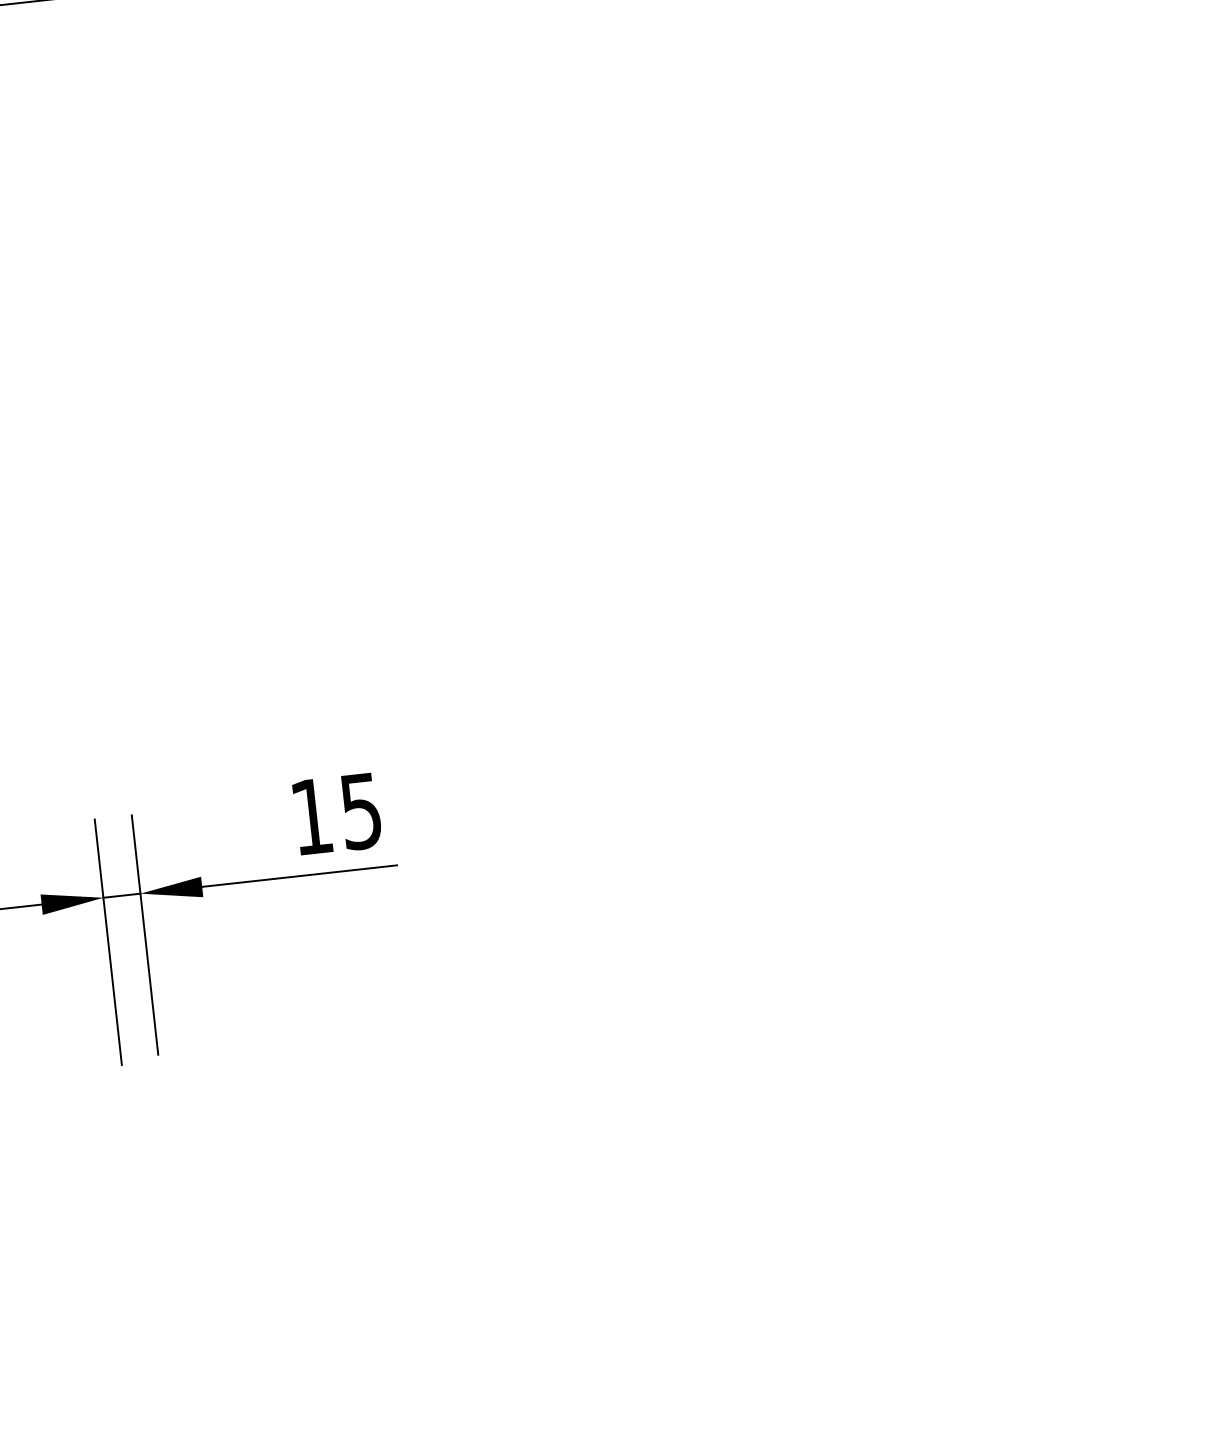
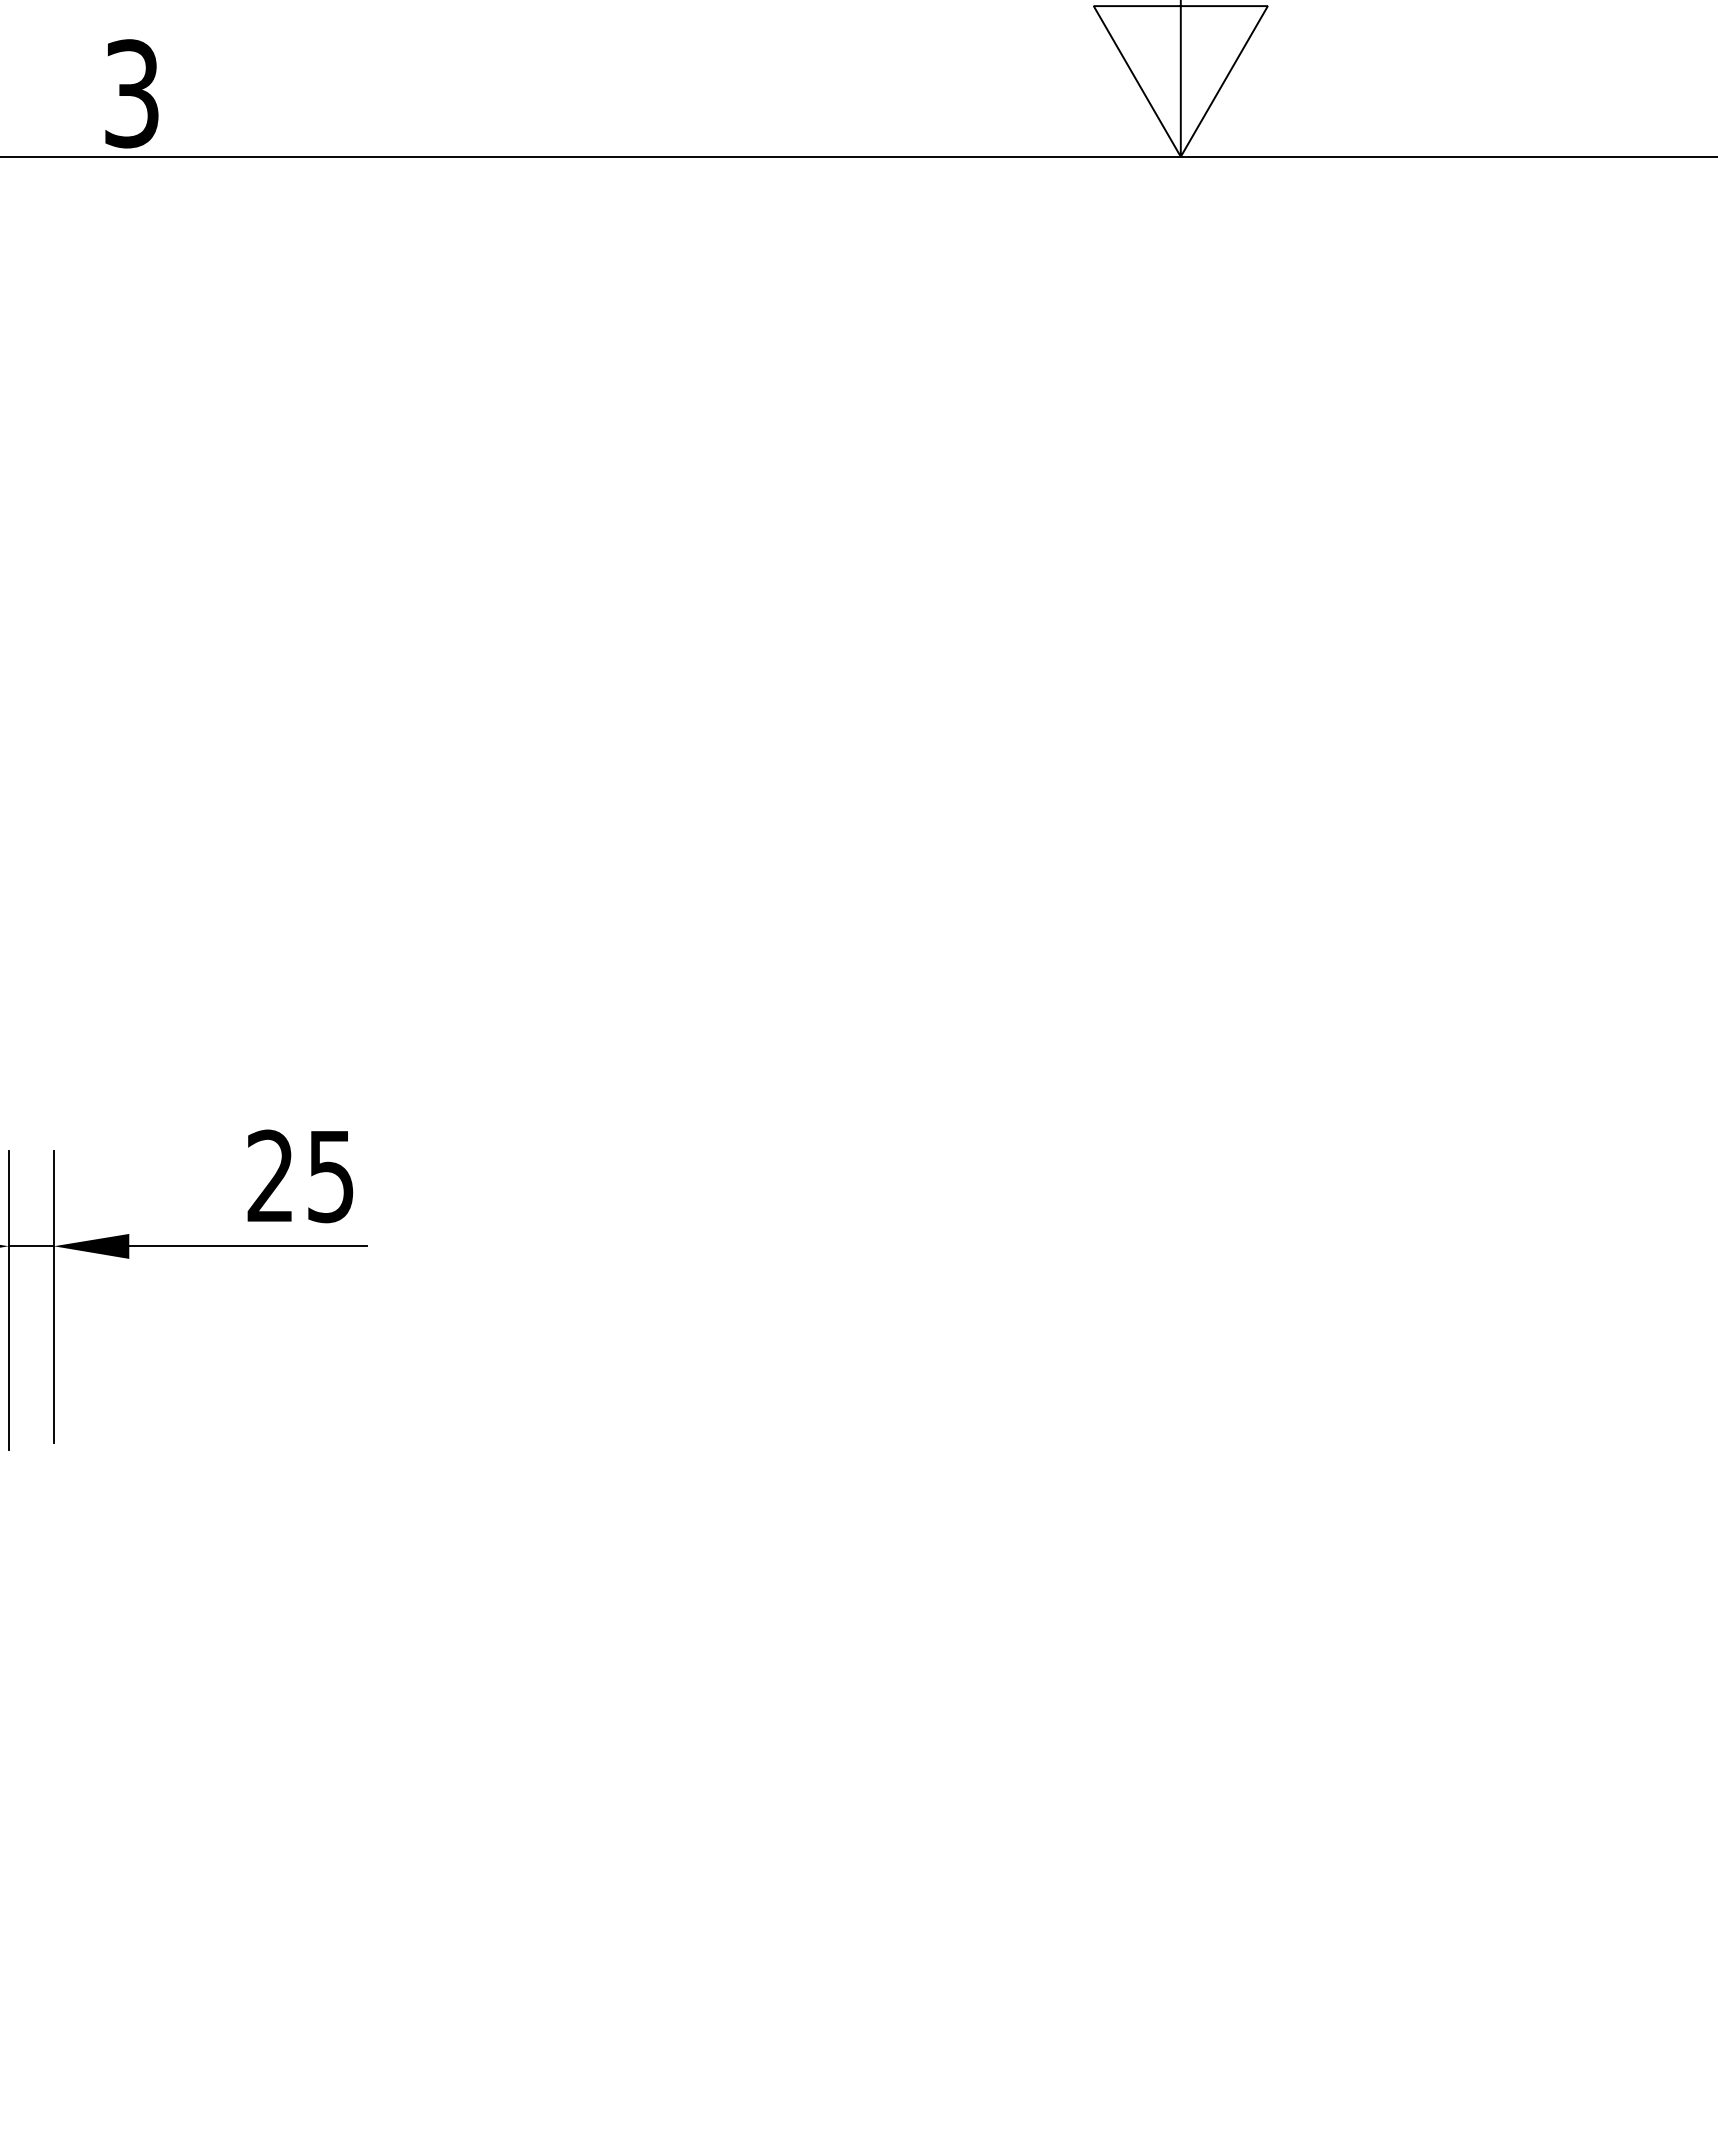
text: (310, 816) -> (269, 1175), 15 -> 25

